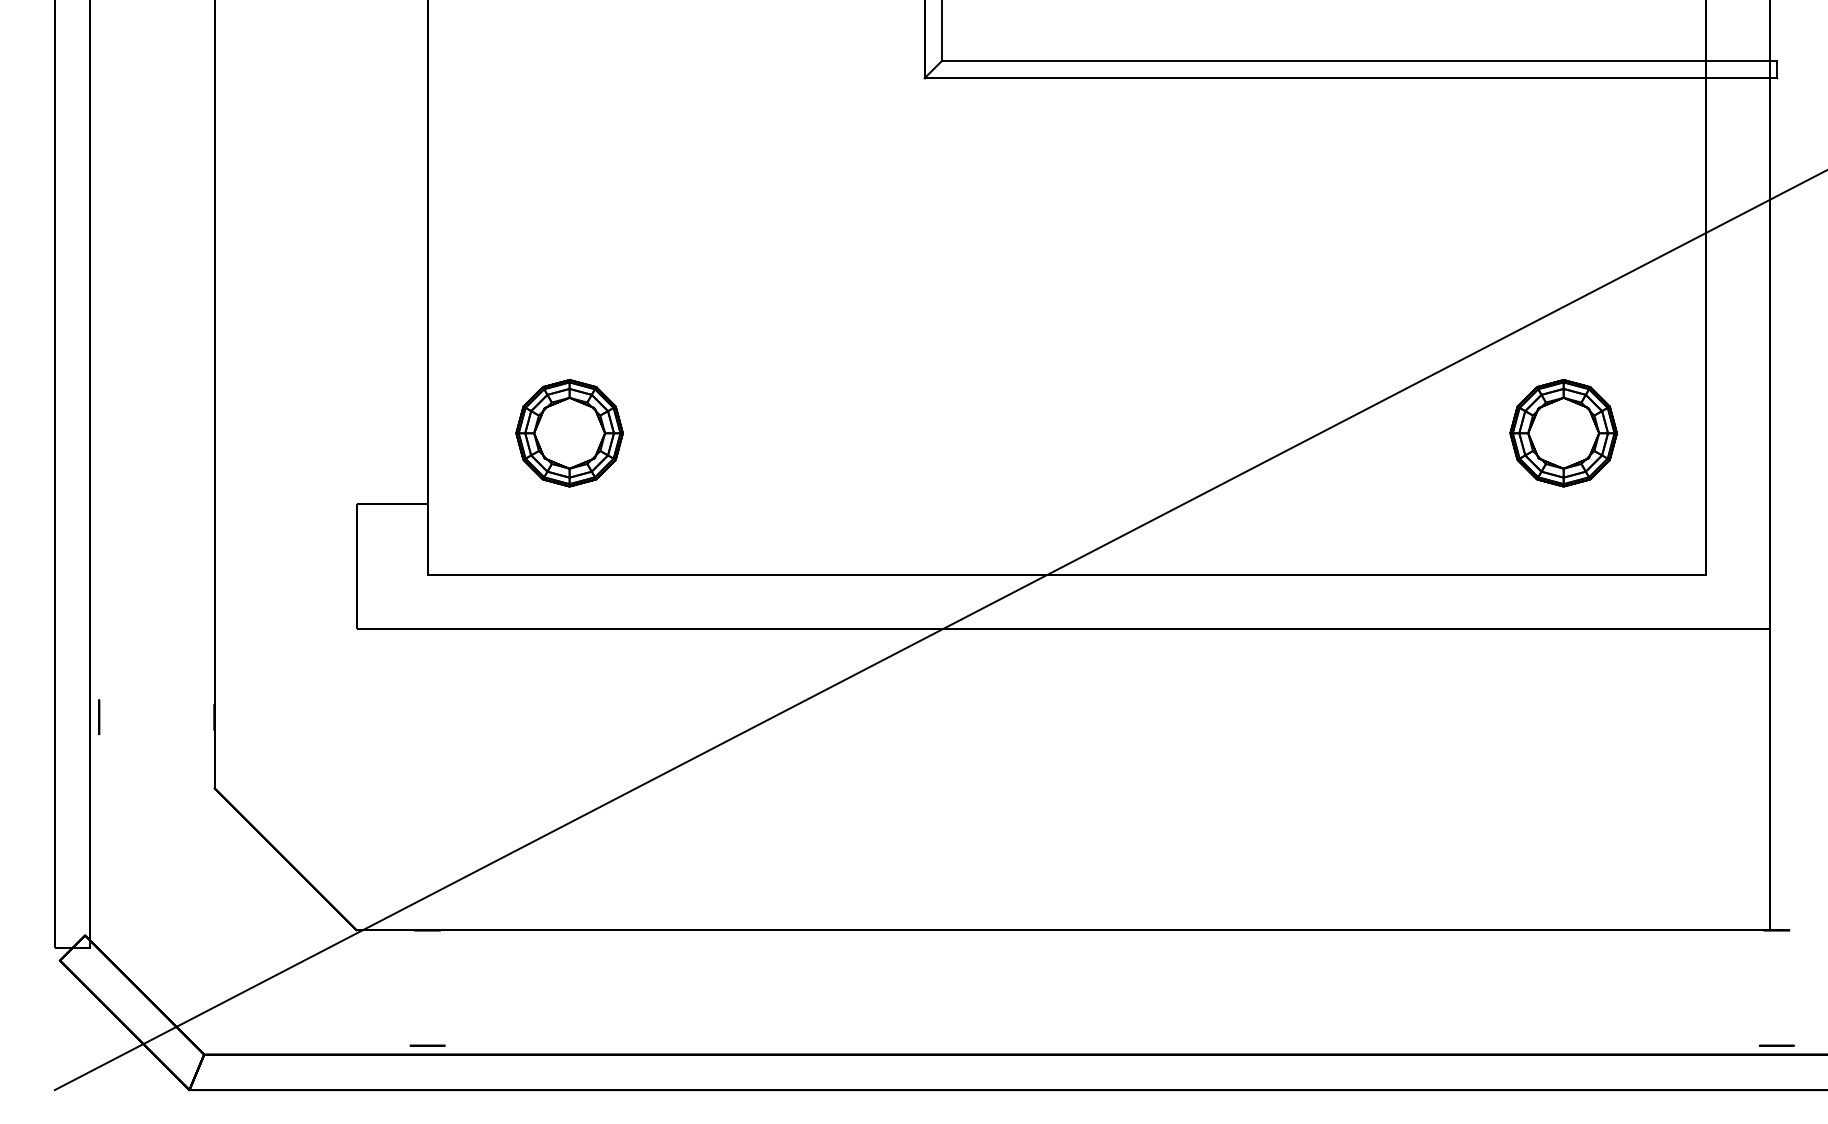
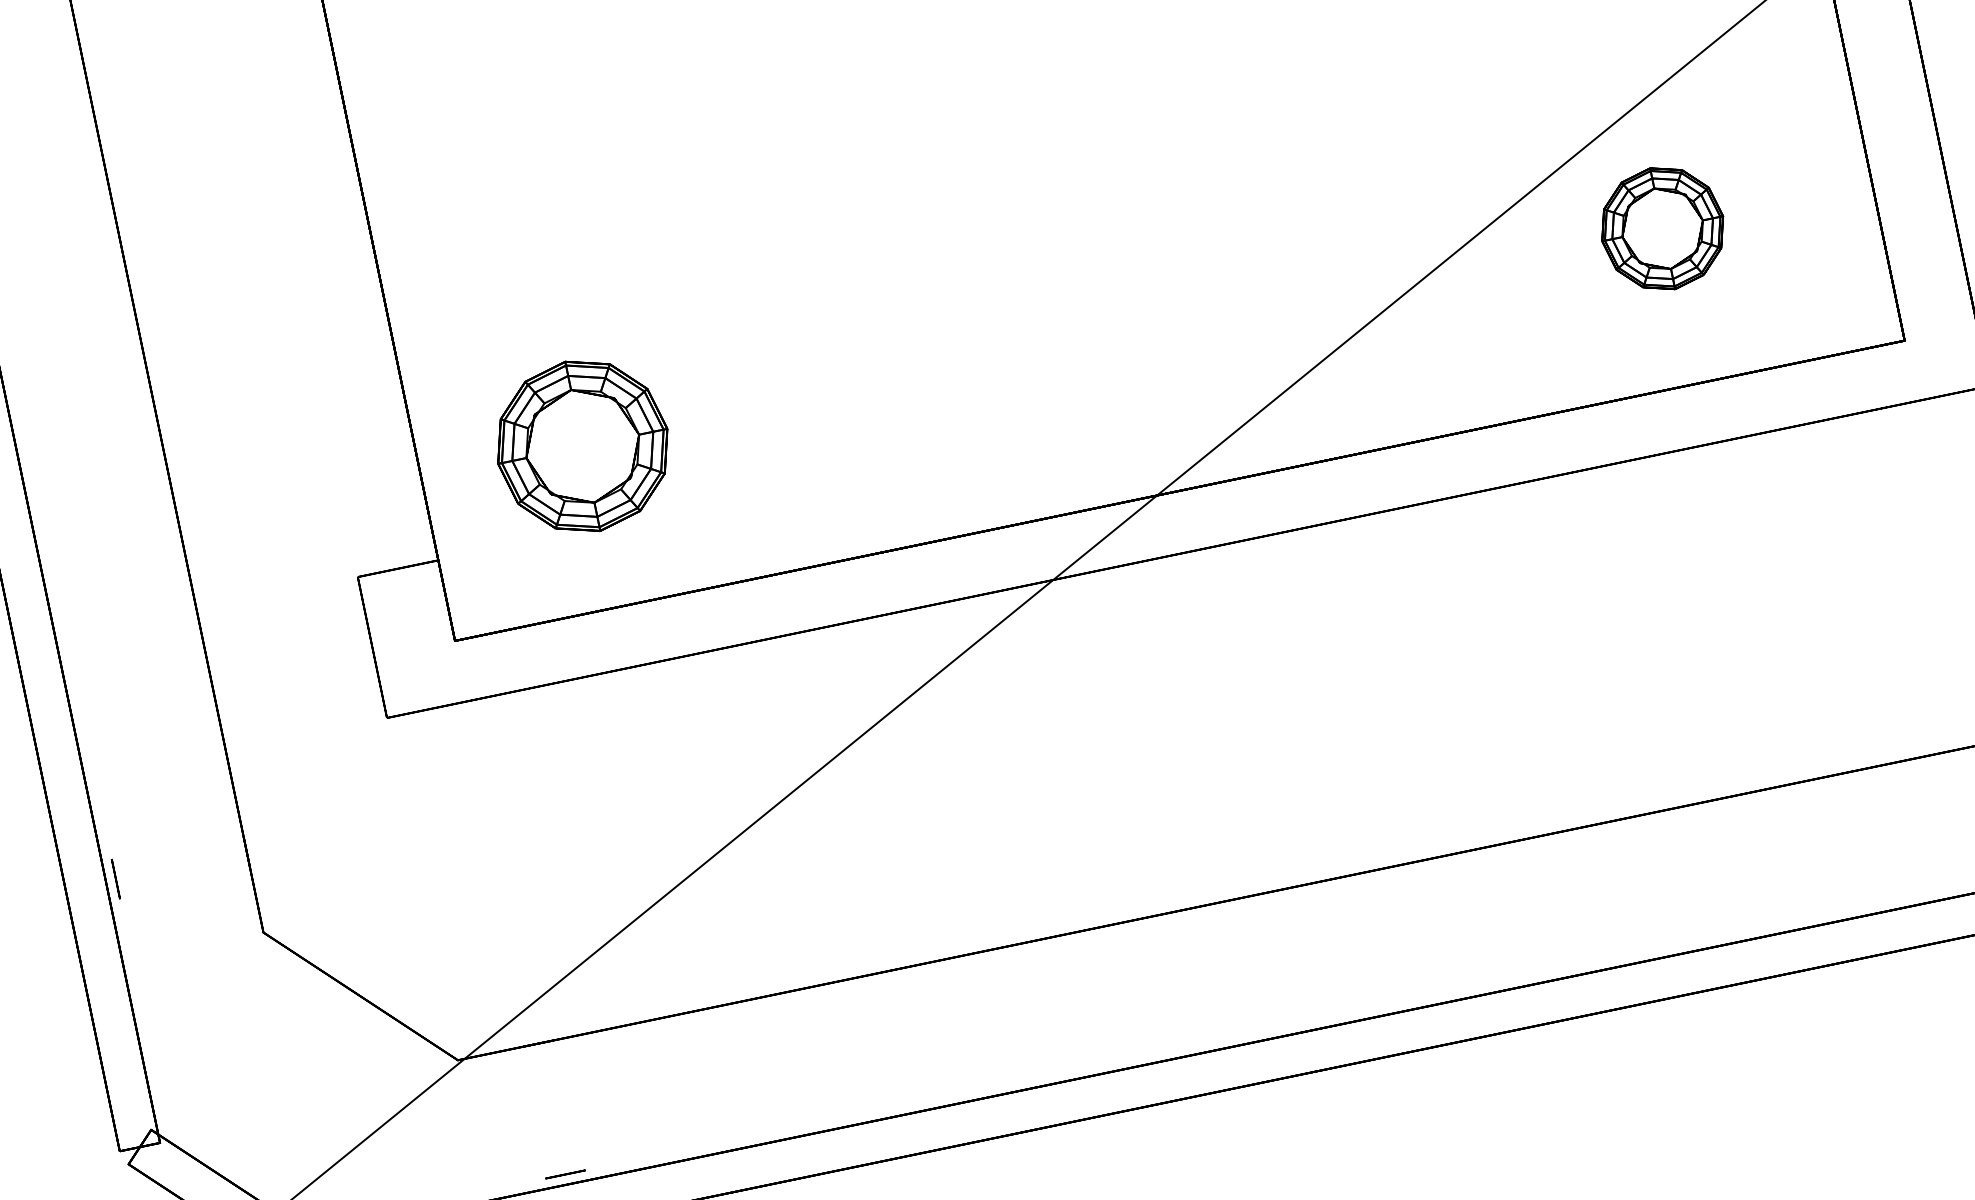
part: (569, 433) -> (582, 446), size x1.4
part: (1563, 433) -> (1662, 229), moved

